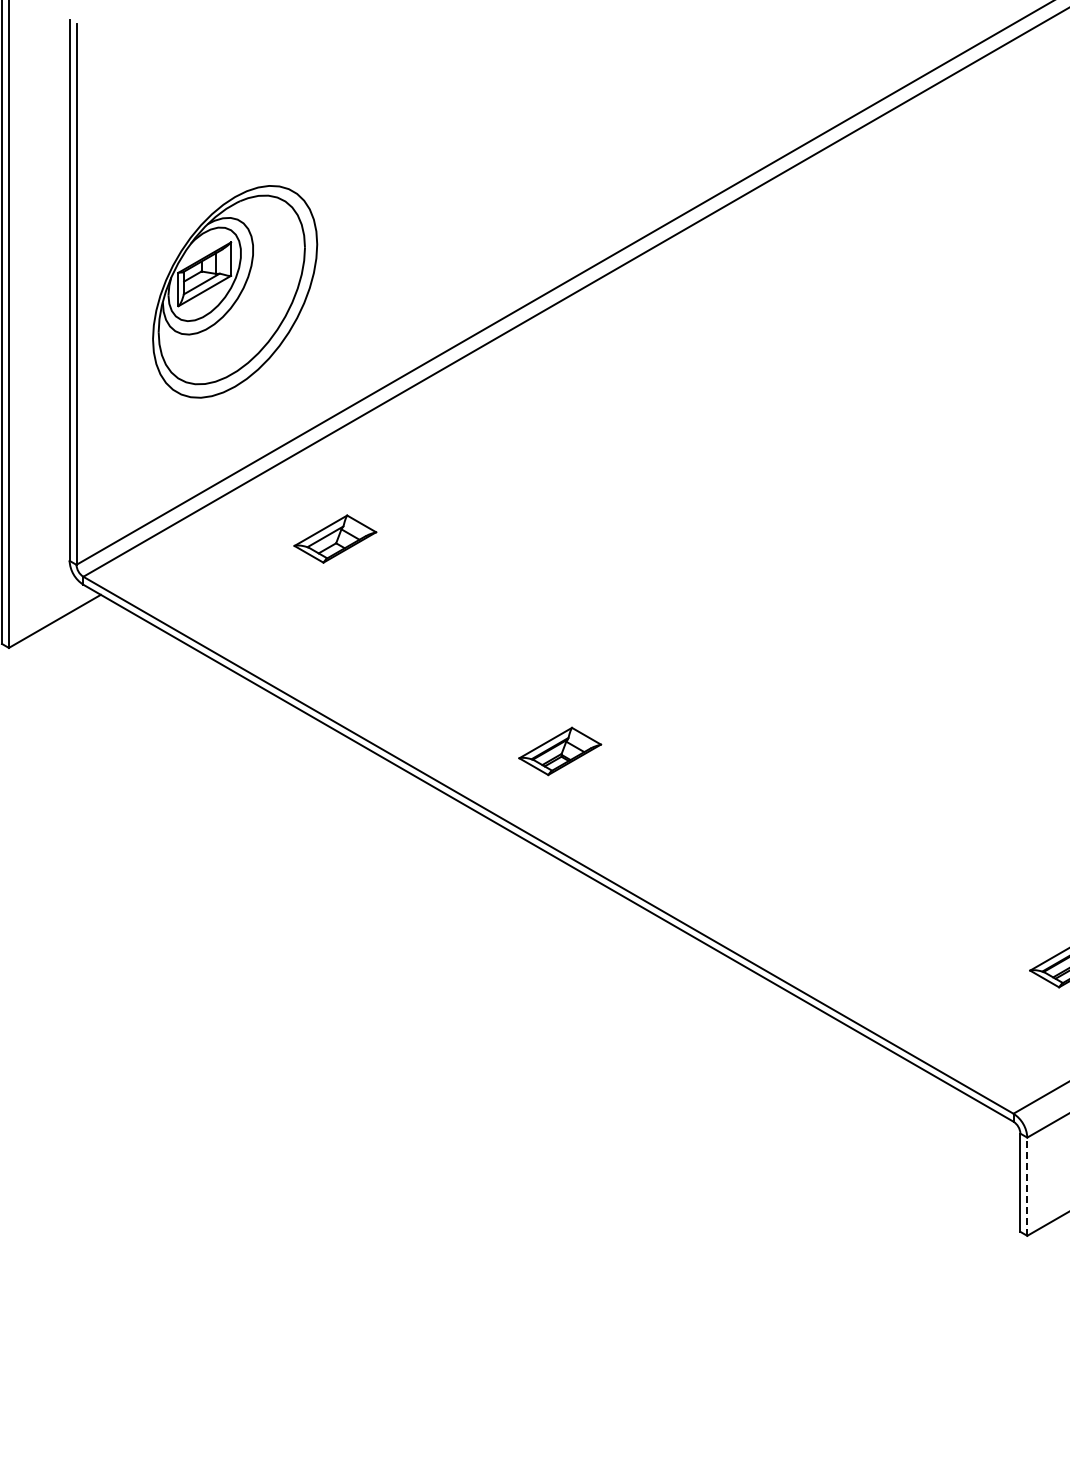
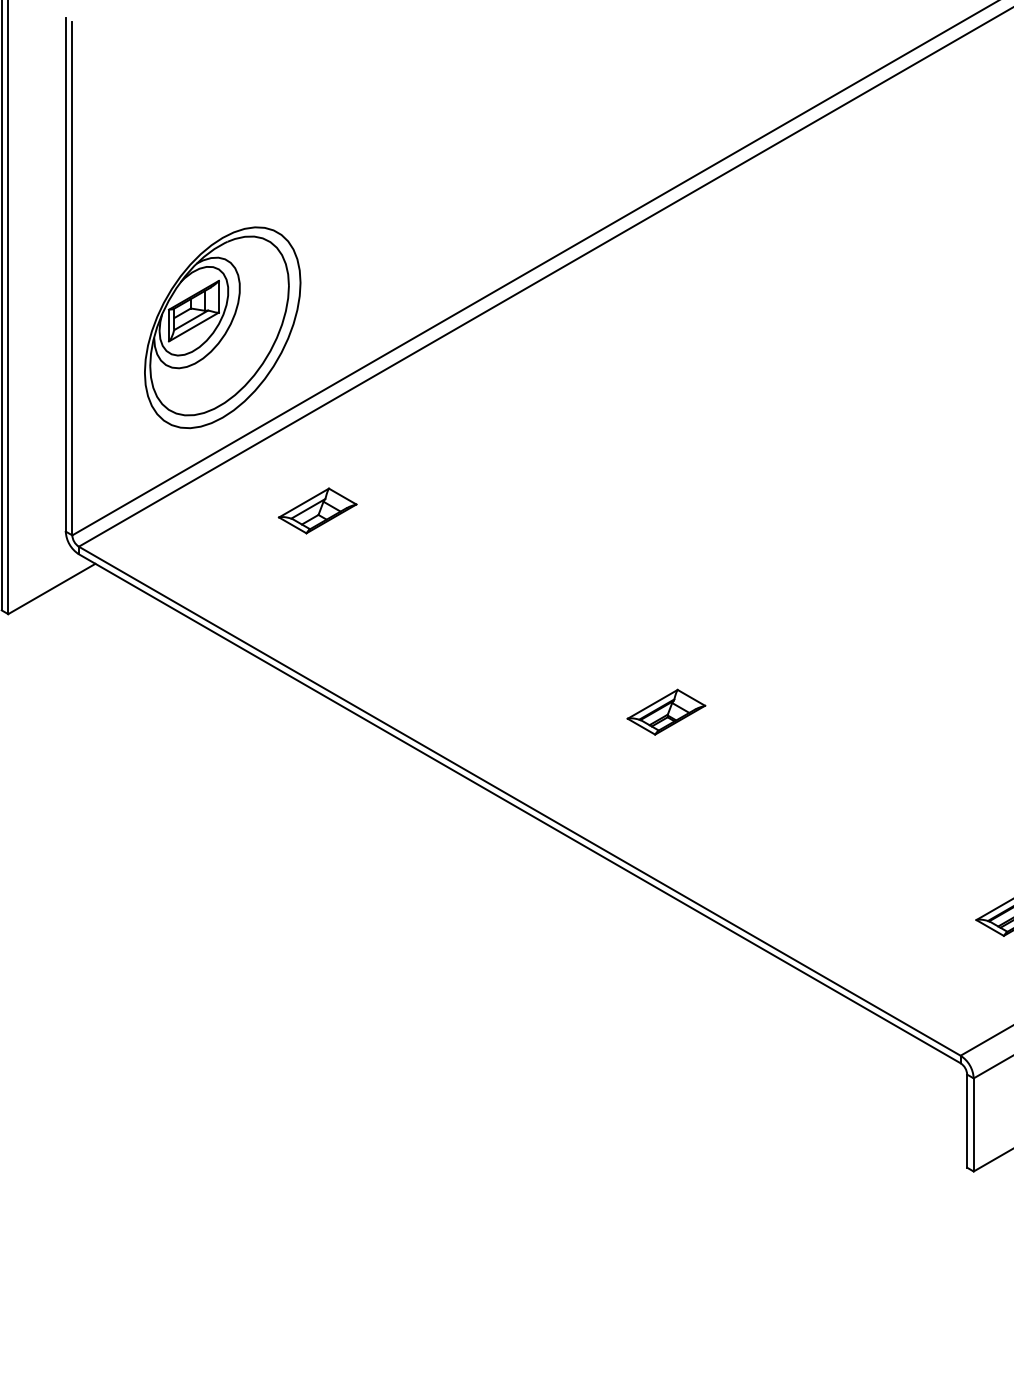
part: (235, 291) -> (223, 327), moved
part: (560, 751) -> (666, 712), moved
line: (1027, 1186) -> (973, 1124), dashed -> solid

